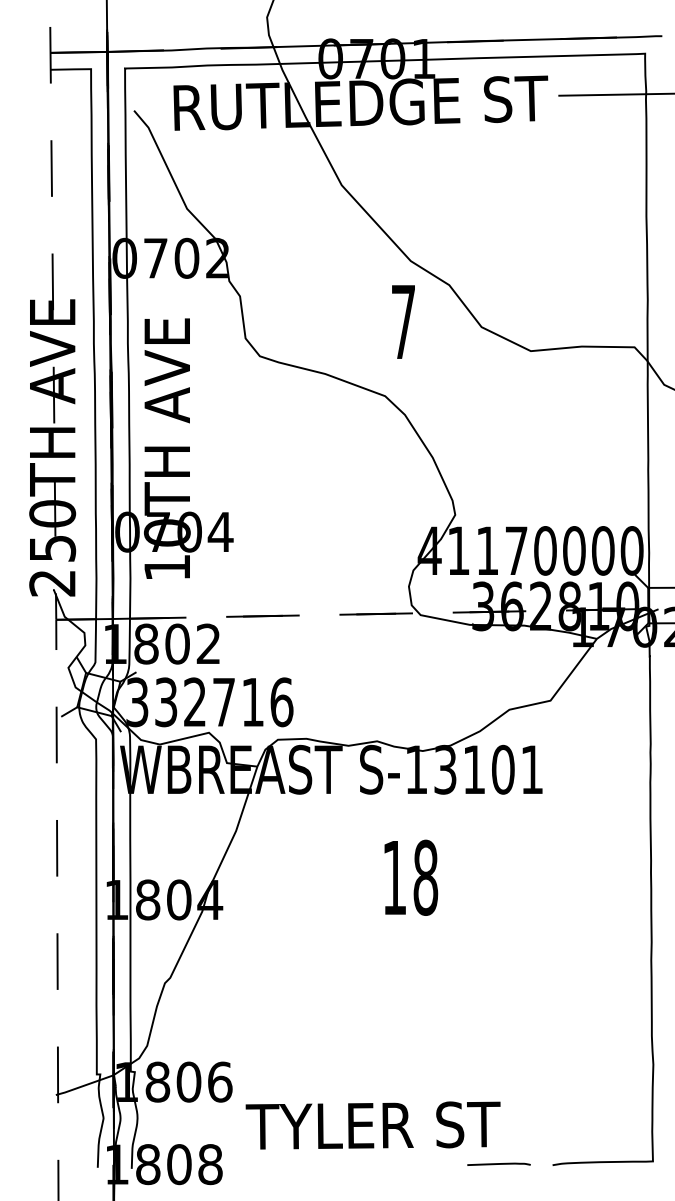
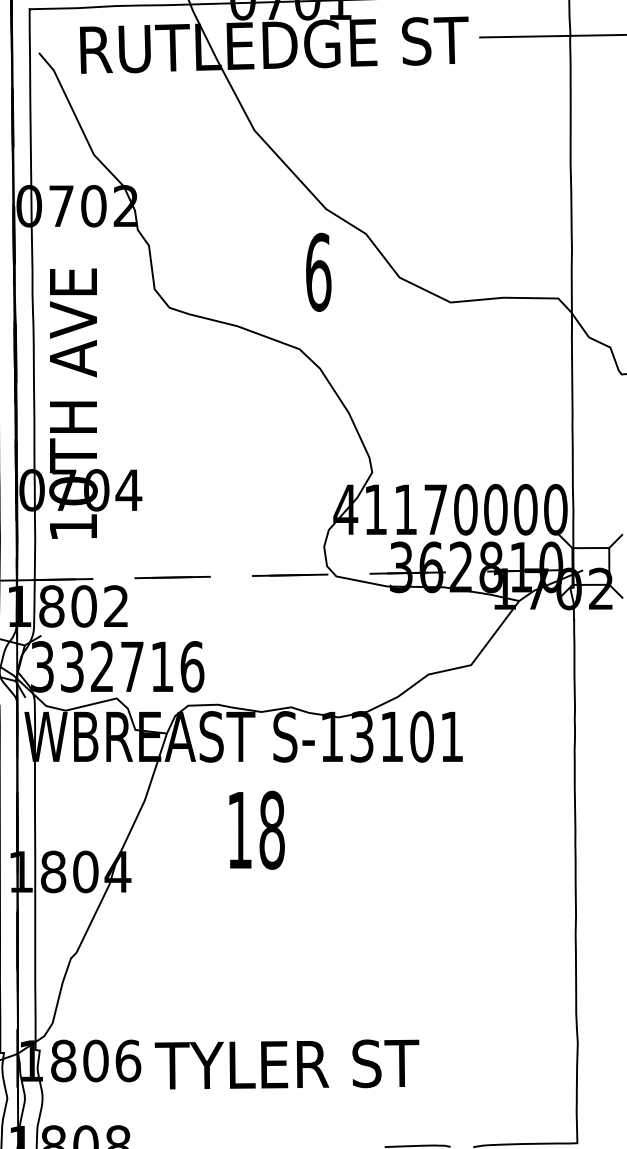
text: (403, 322) -> (318, 272), 7 -> 6
text: (411, 877) -> (257, 829), moved
text: (372, 1125) -> (286, 1064), moved

